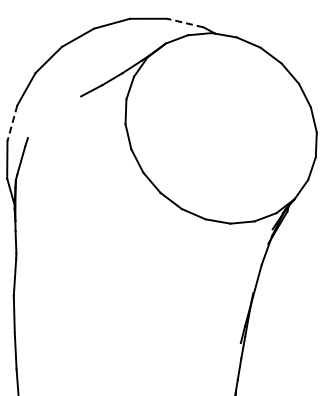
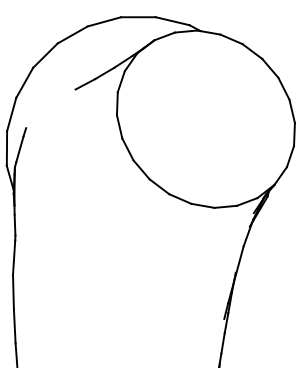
line: (185, 23) -> (172, 21), dashed -> solid
line: (12, 123) -> (11, 114), dashed -> solid

